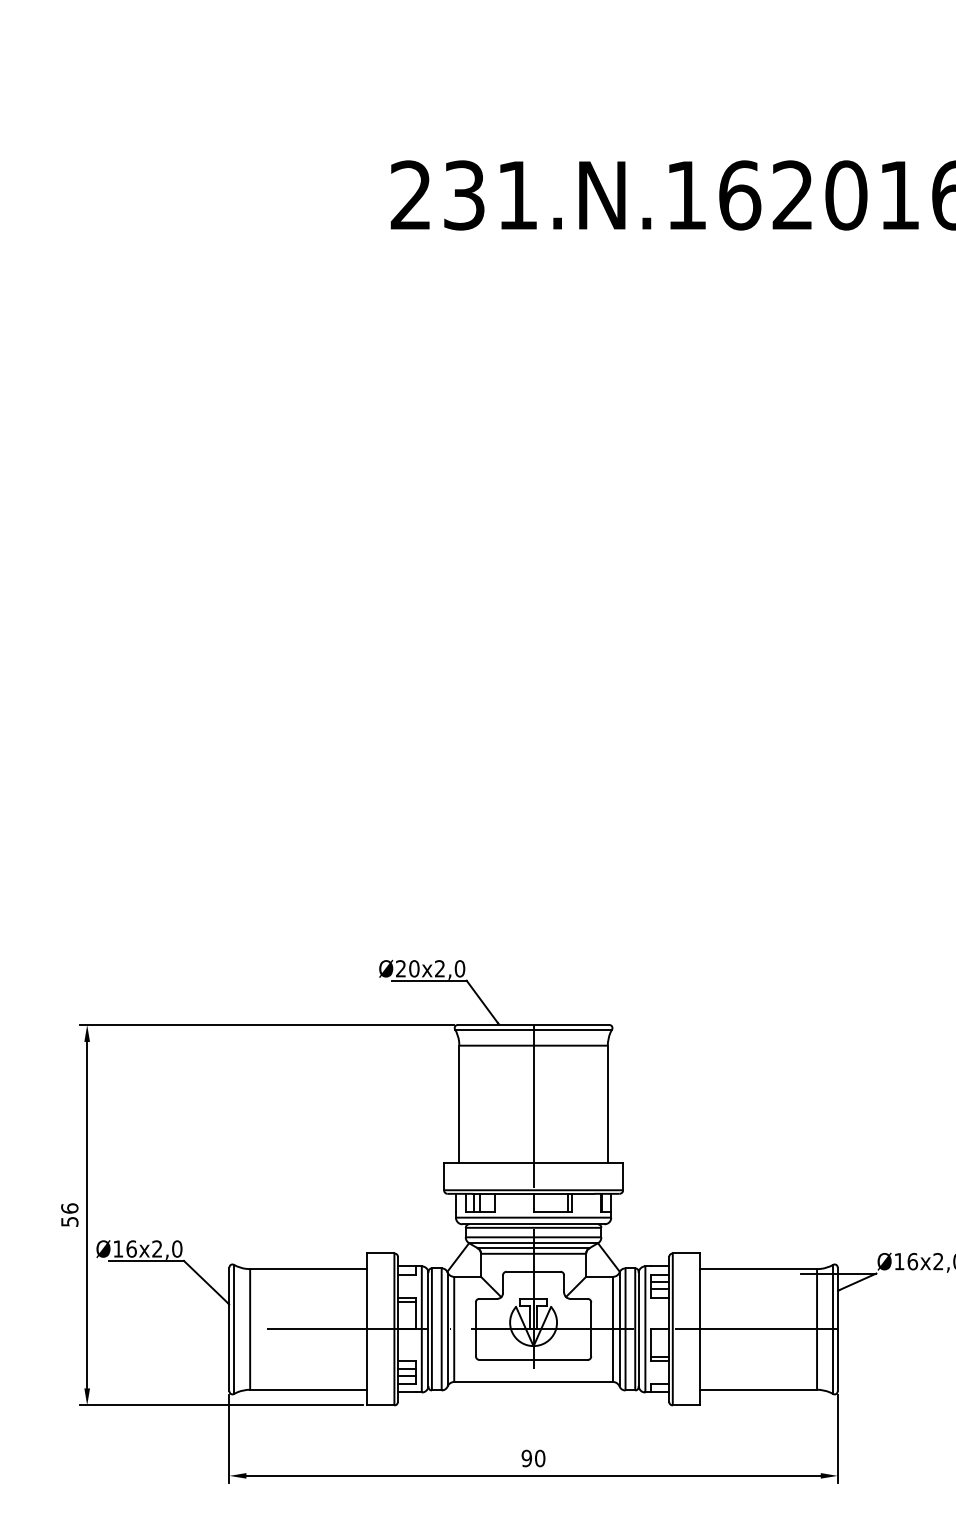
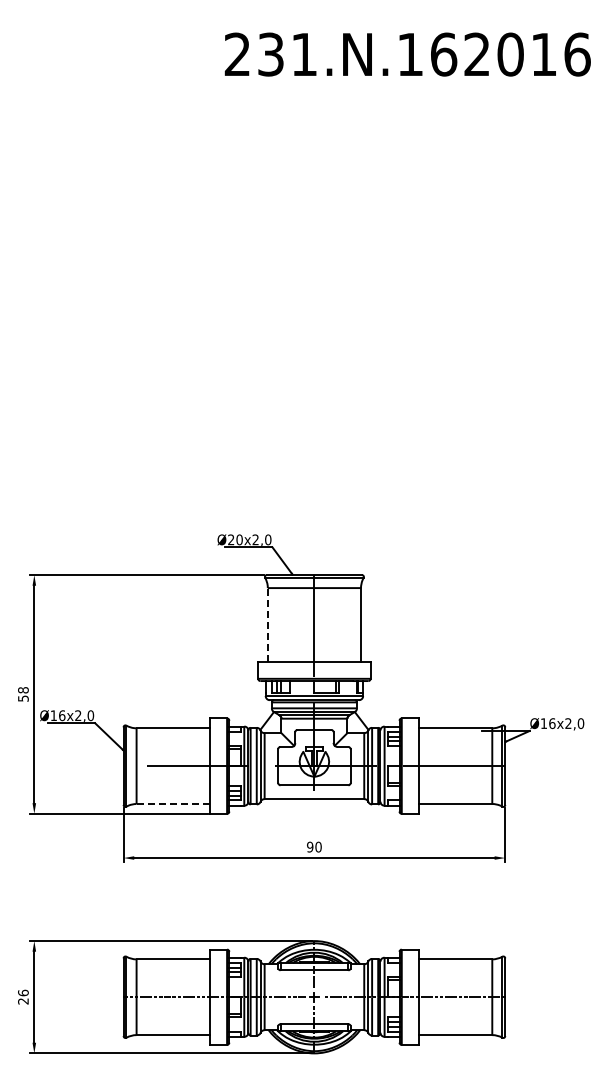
line: (458, 1105) -> (267, 625), solid -> dashed
text: (69, 1208) -> (23, 690), 56 -> 58
line: (308, 1390) -> (173, 804), solid -> dashed

